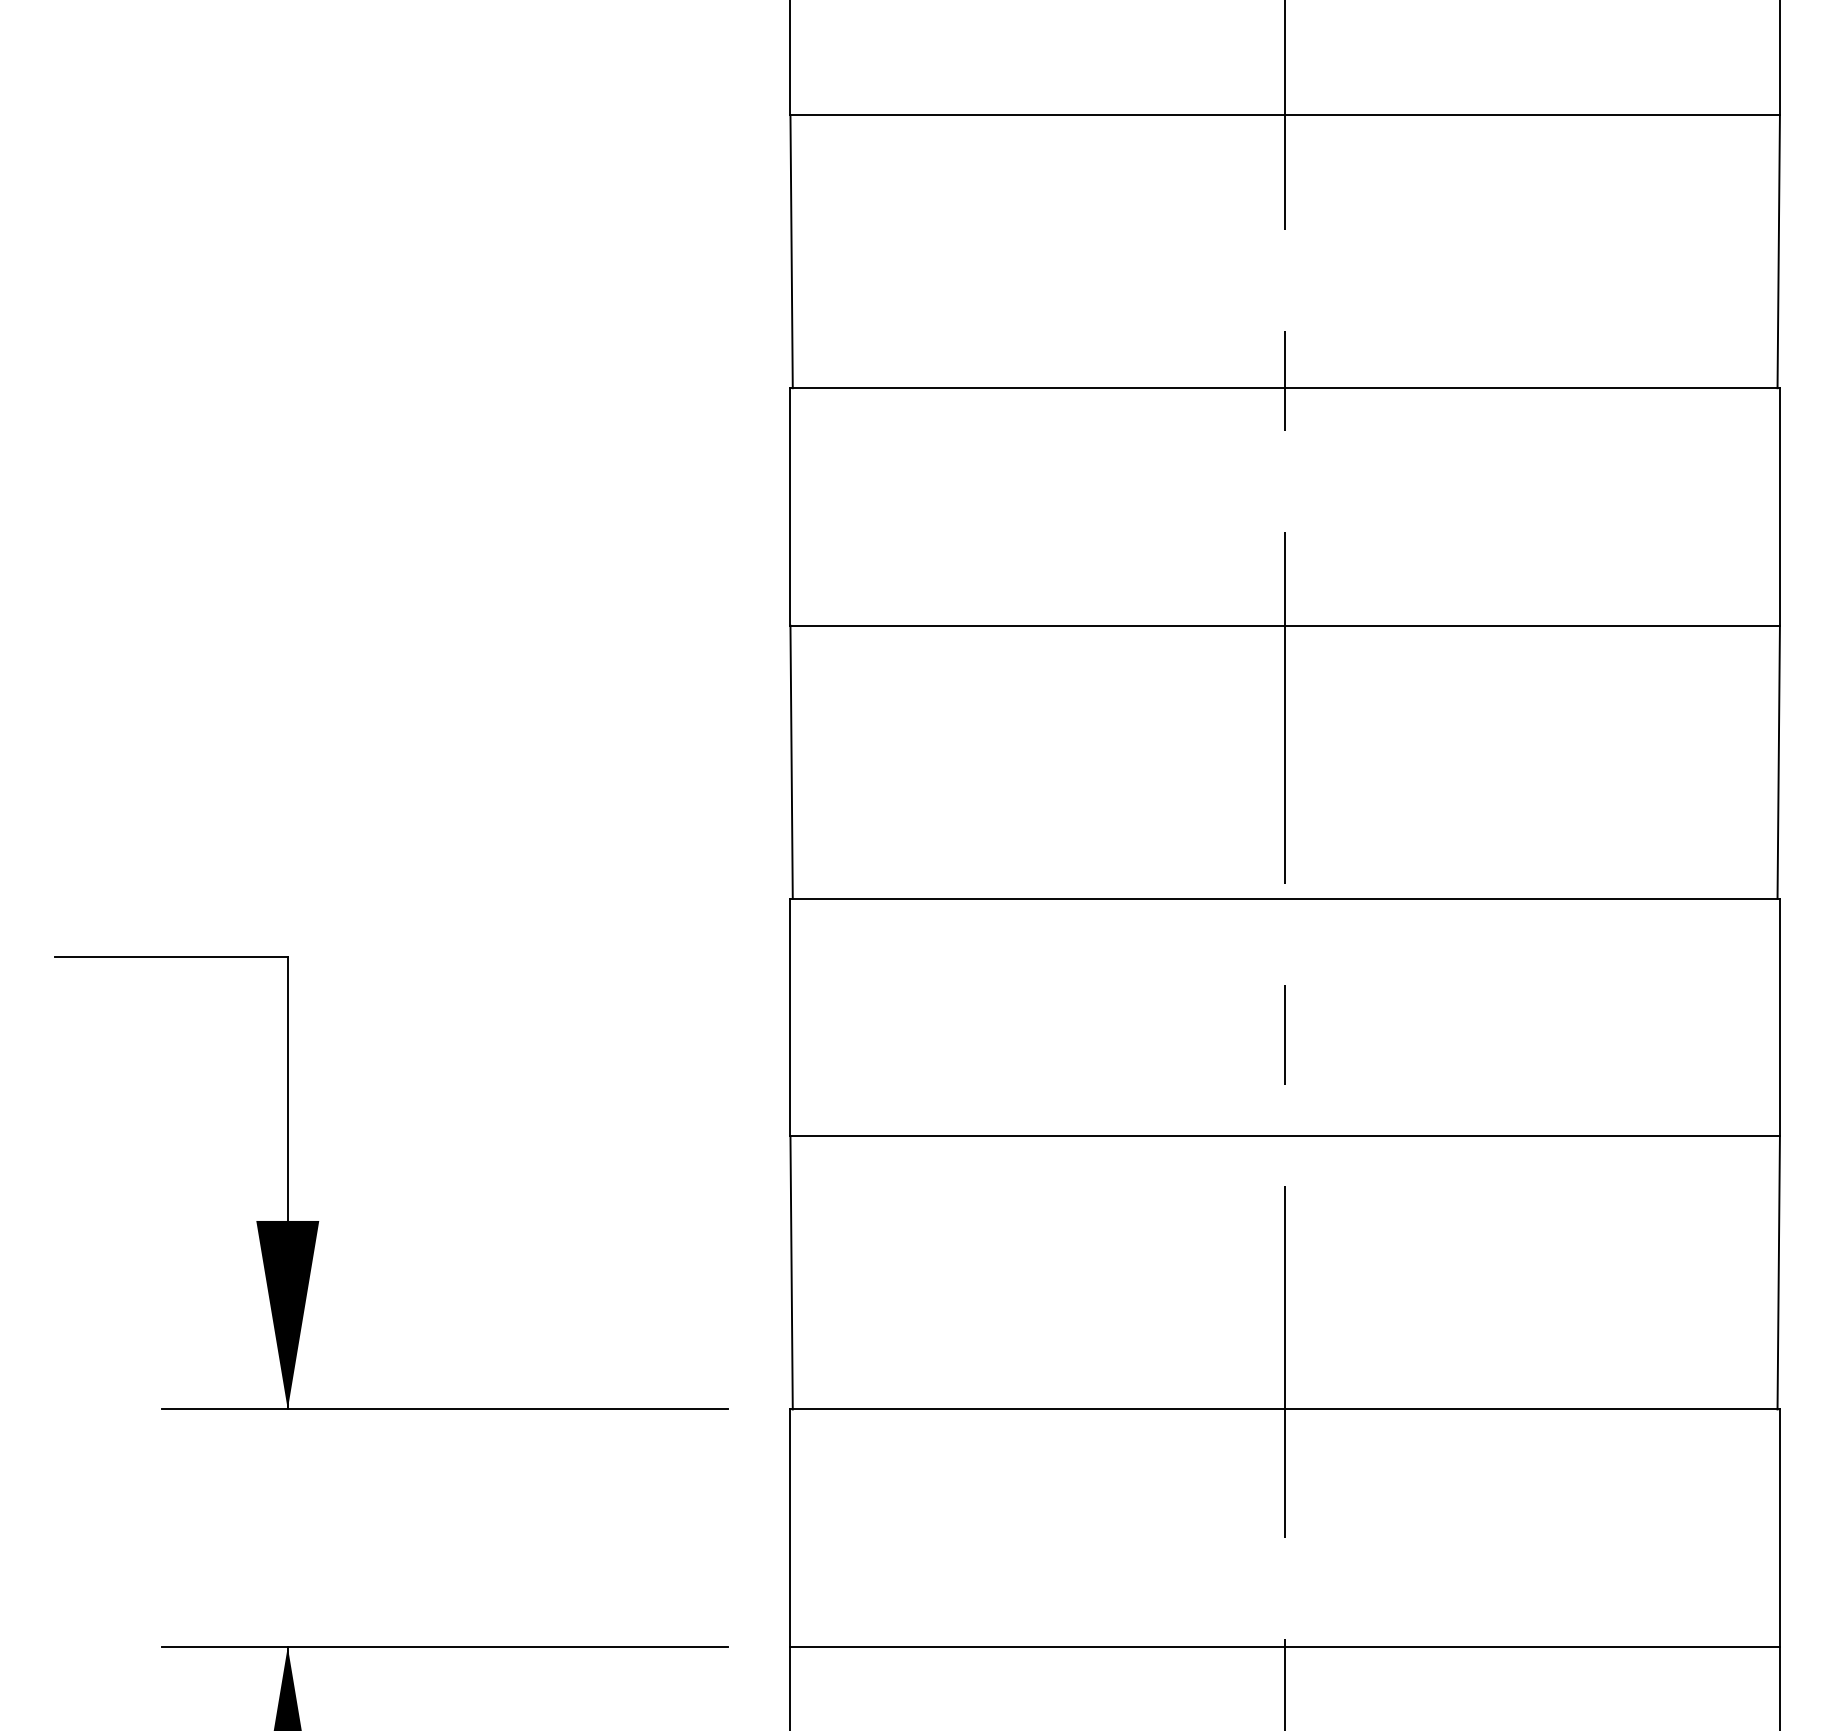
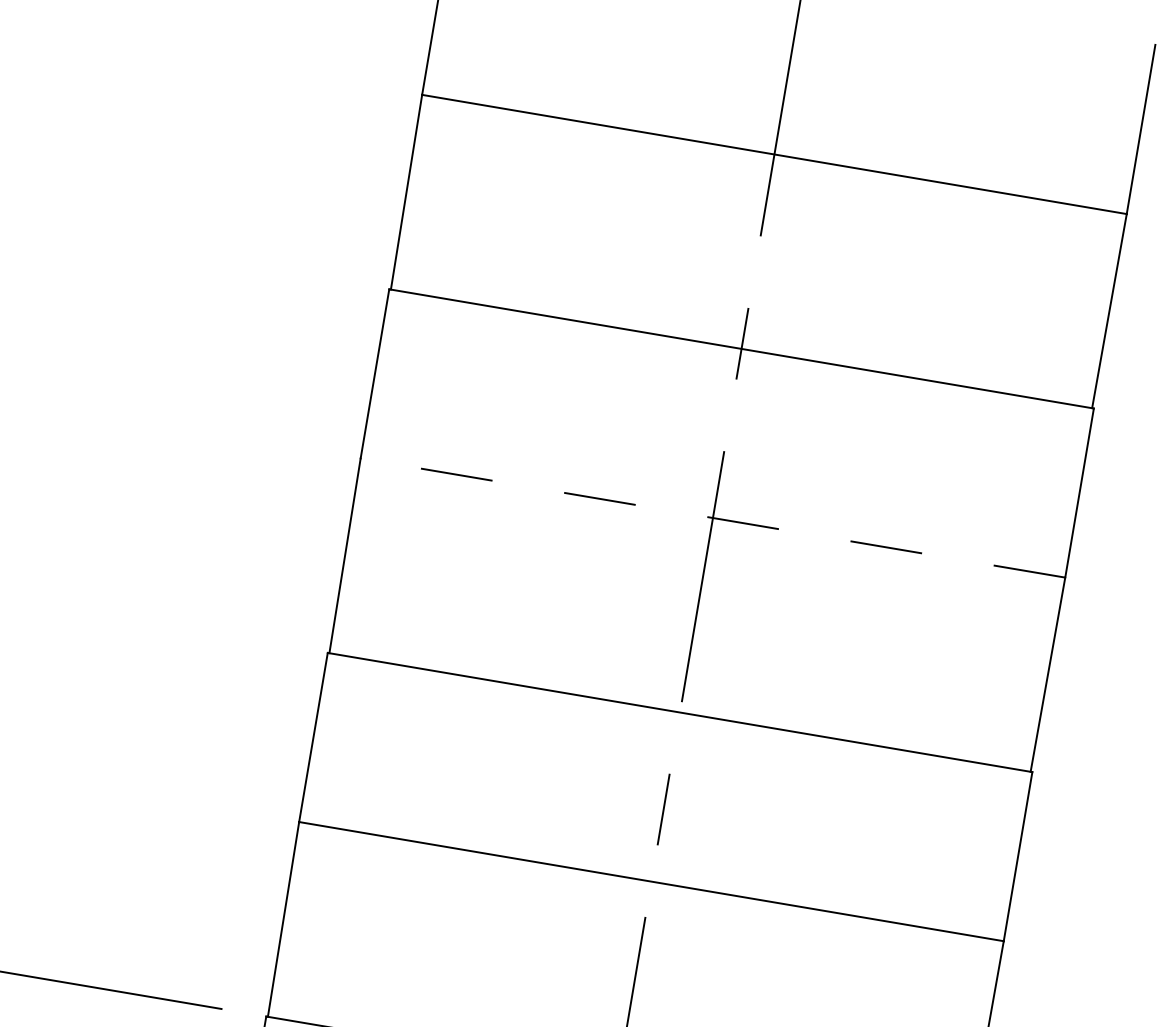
line: (1285, 625) -> (713, 517), solid -> dashed

